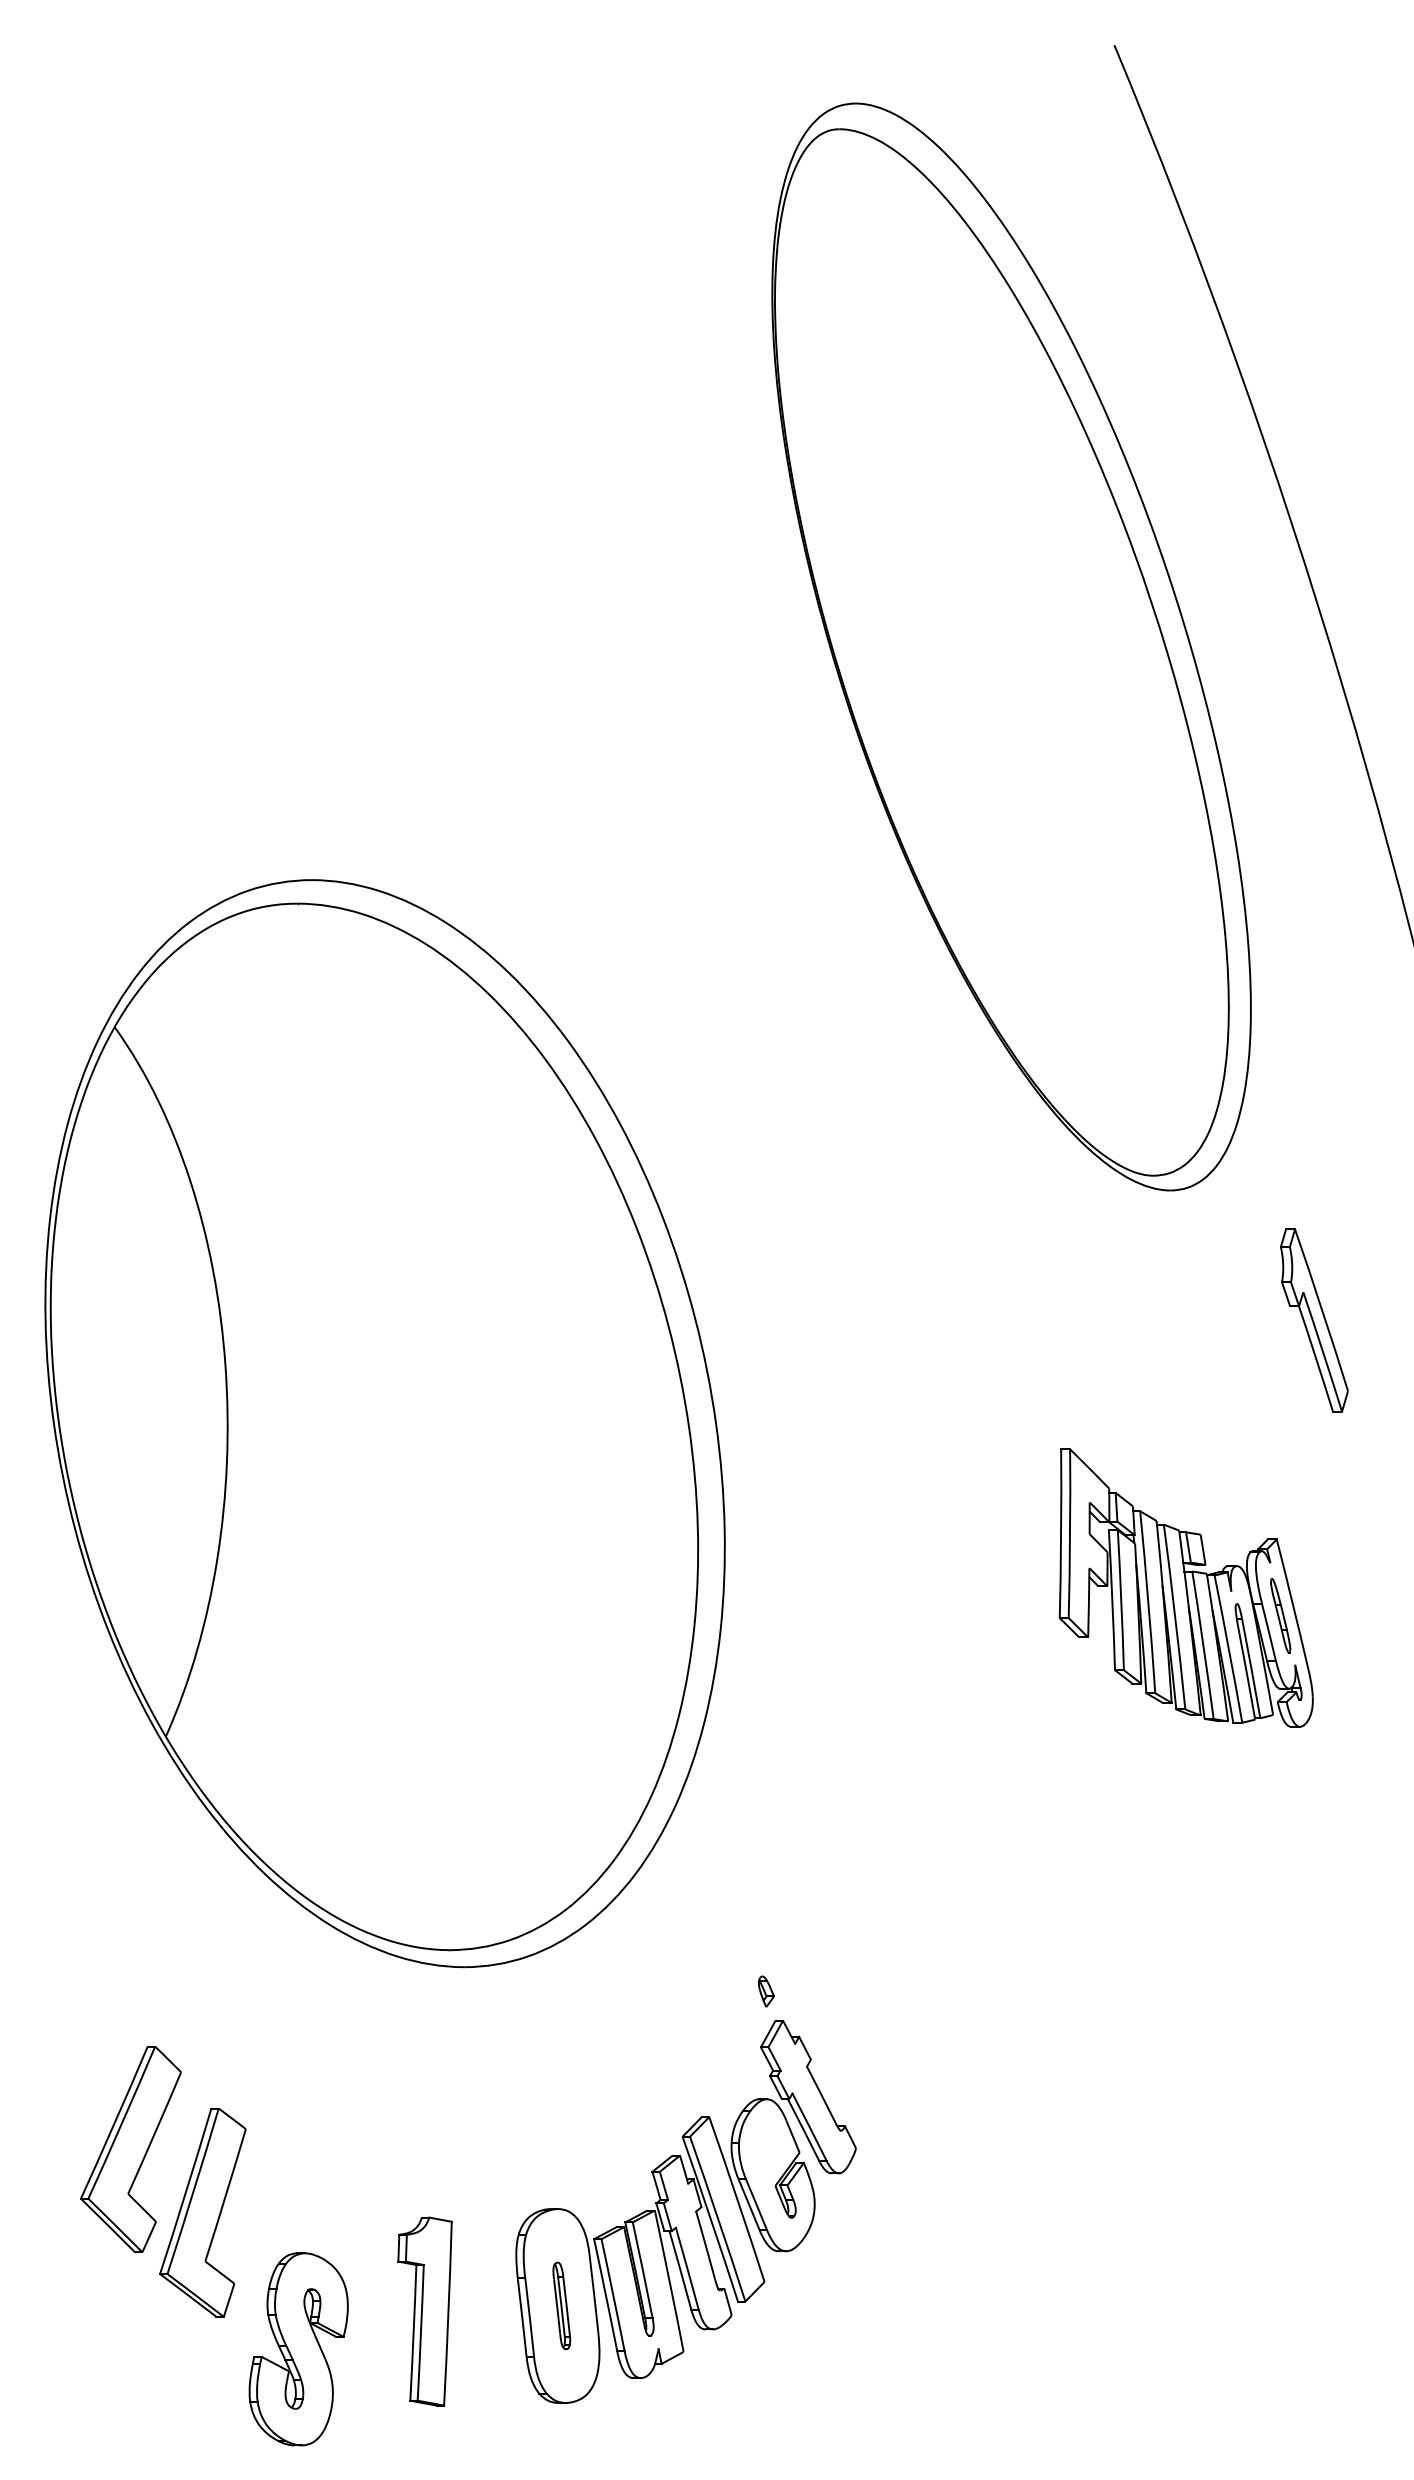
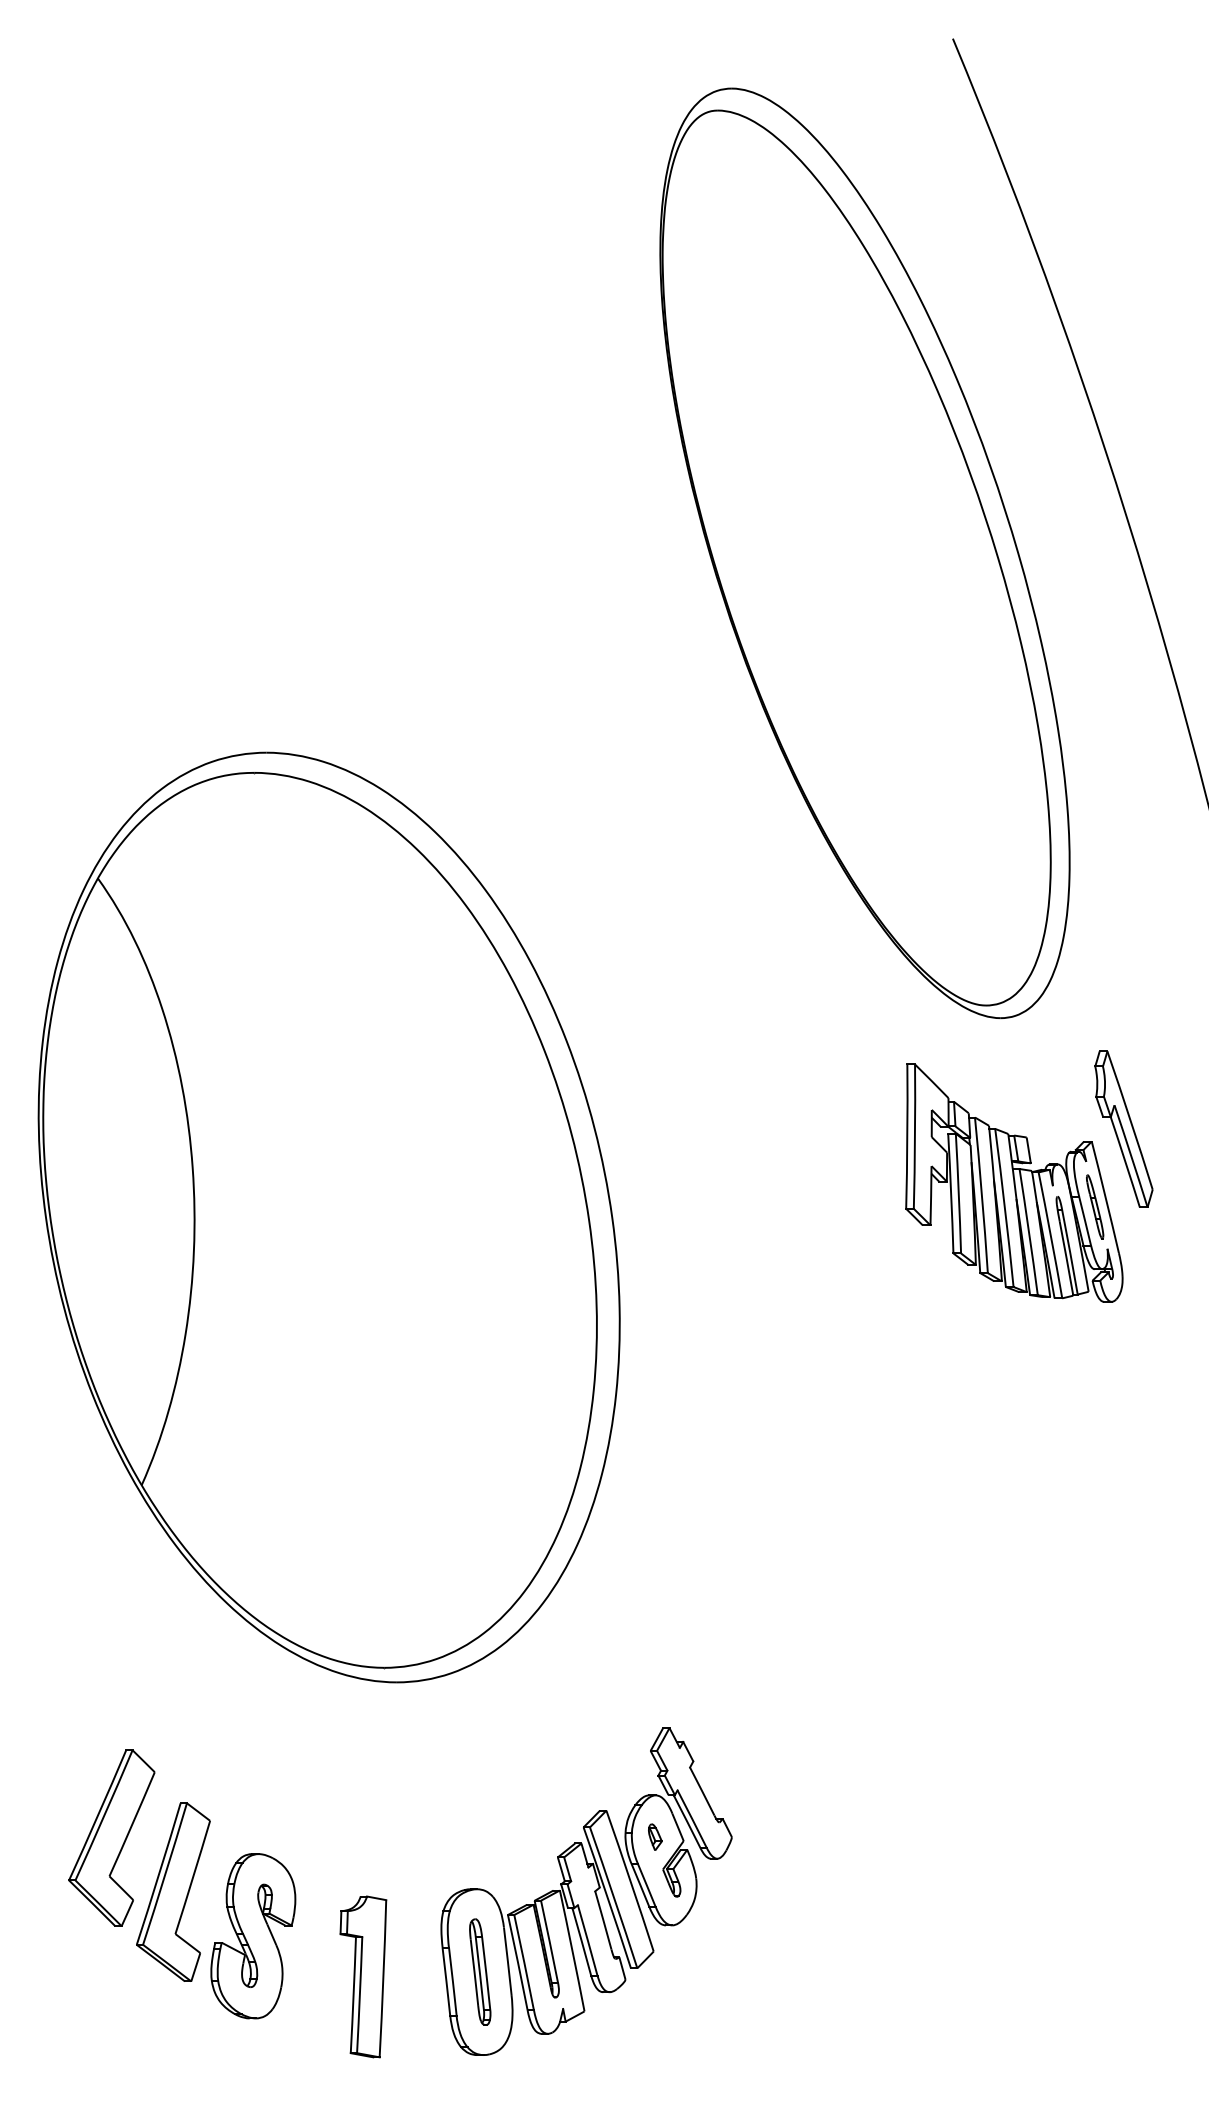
part: (1186, 1587) -> (1014, 1182), moved
part: (766, 1990) -> (655, 1836), moved
part: (562, 2305) -> (480, 1971), size x1.43
part: (298, 2349) -> (253, 1936), moved

